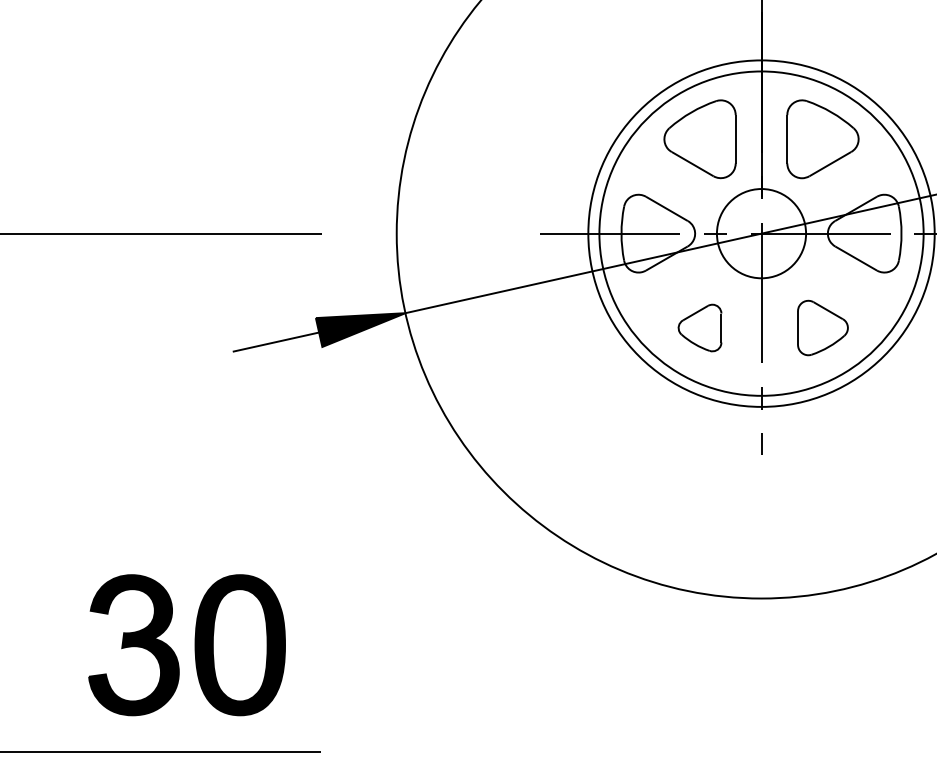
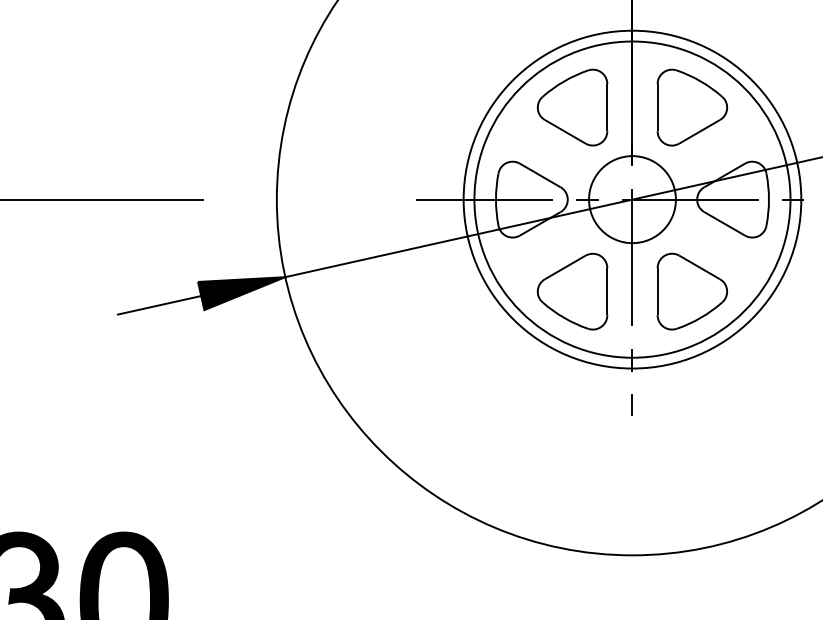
part: (699, 327) -> (572, 291), size x1.67
part: (822, 327) -> (691, 291), size x1.43

